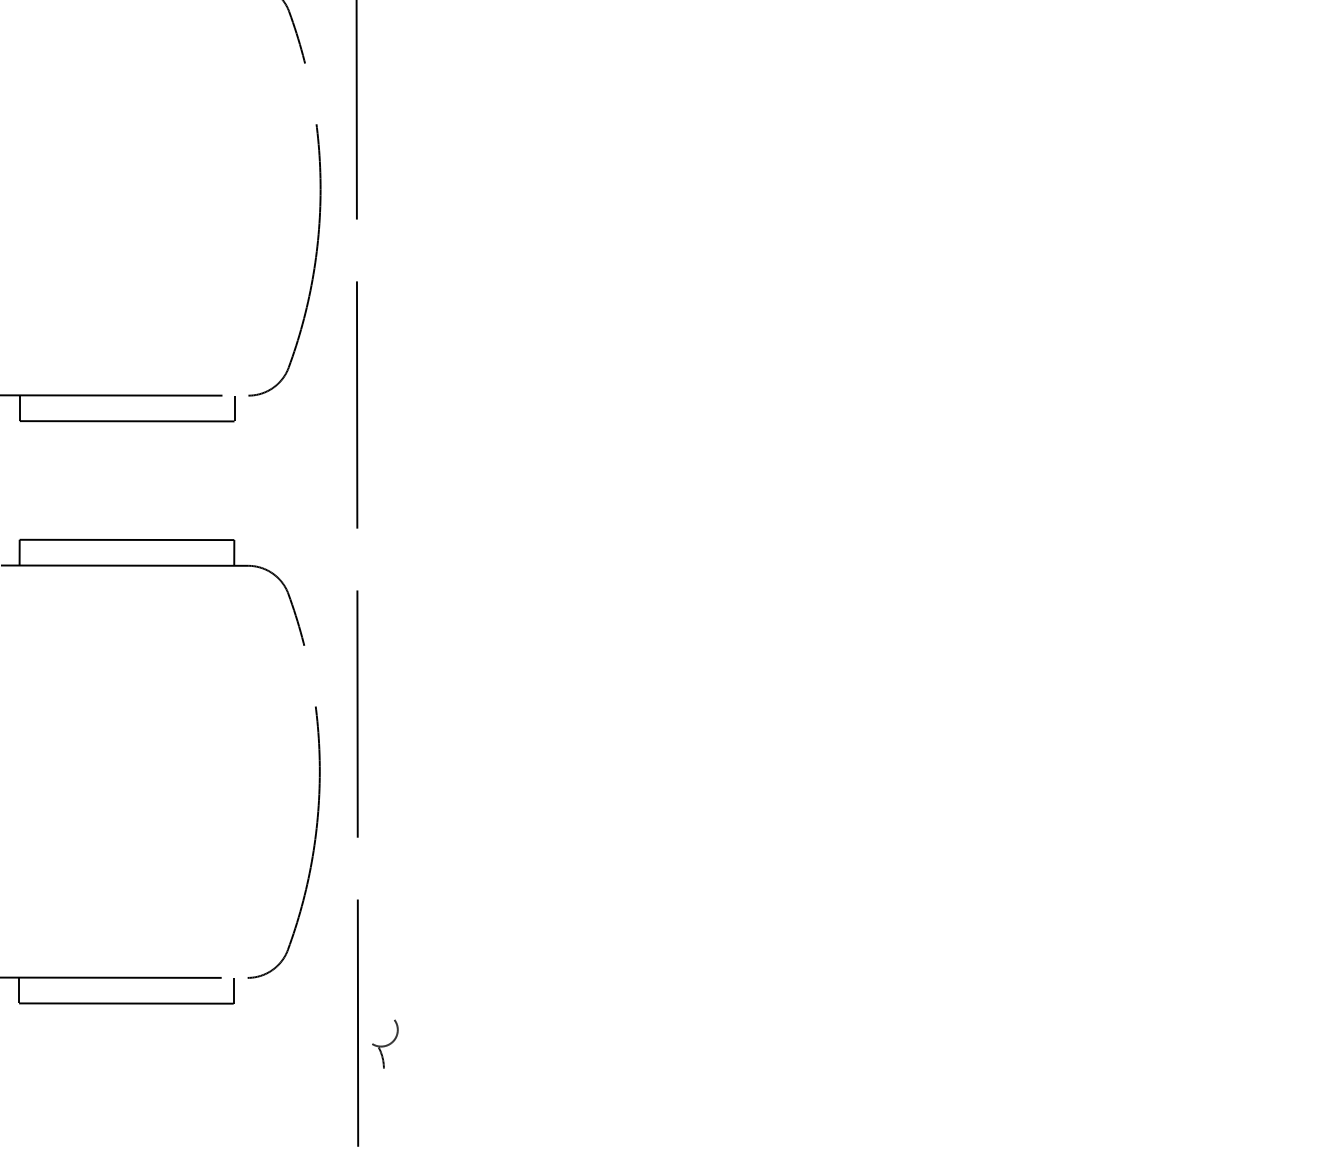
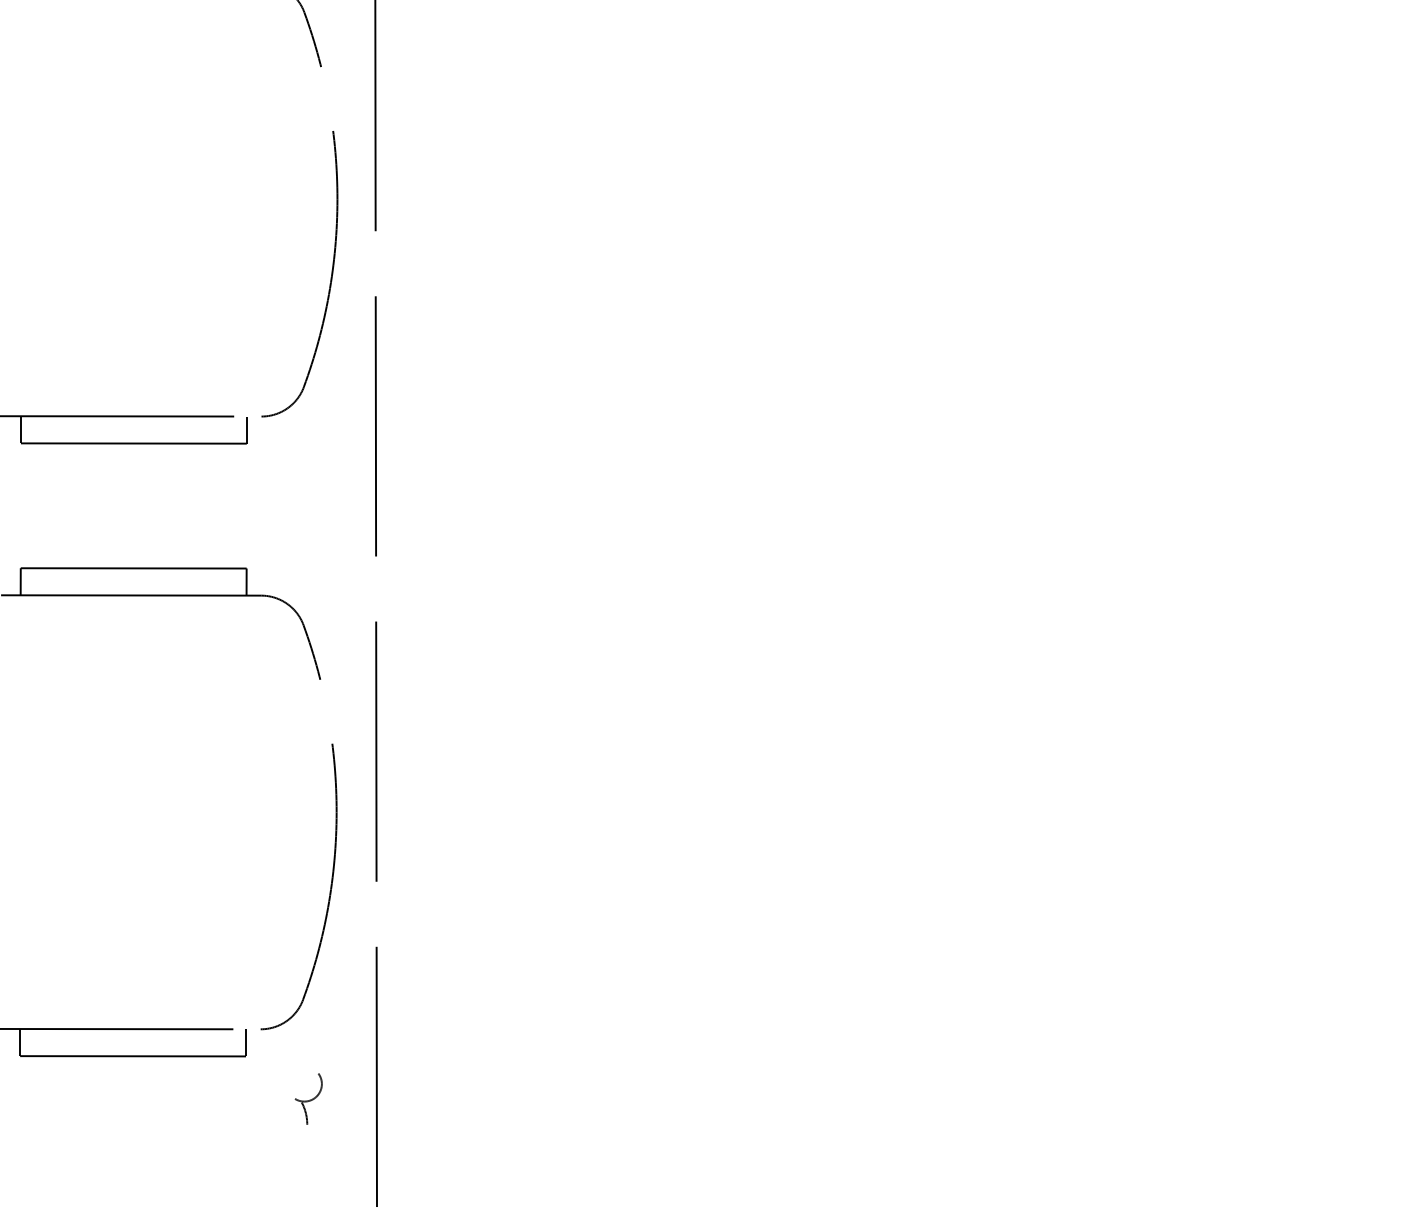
part: (385, 1043) -> (308, 1098), moved

